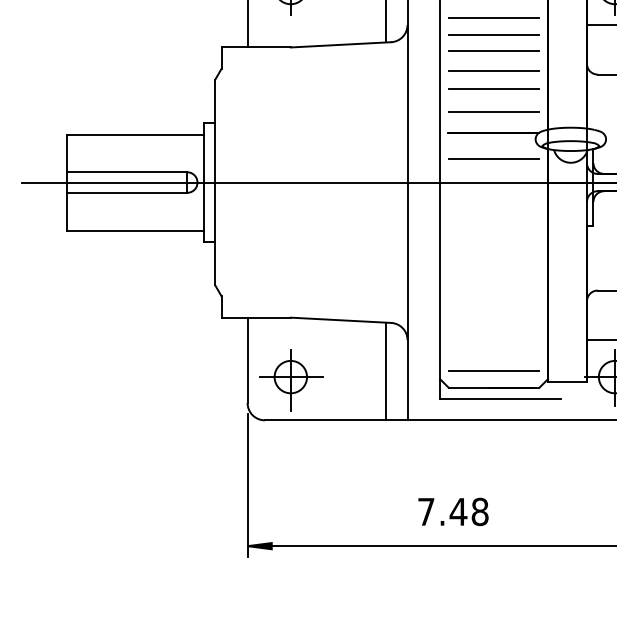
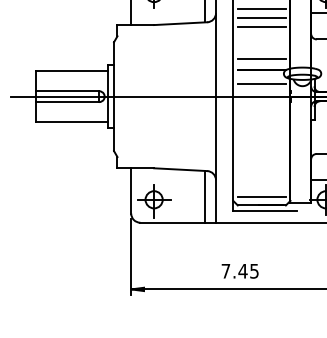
line: (493, 70) -> (261, 37), removed
line: (493, 89) -> (261, 47), removed
text: (480, 510) -> (254, 270), 7.48 -> 7.45

